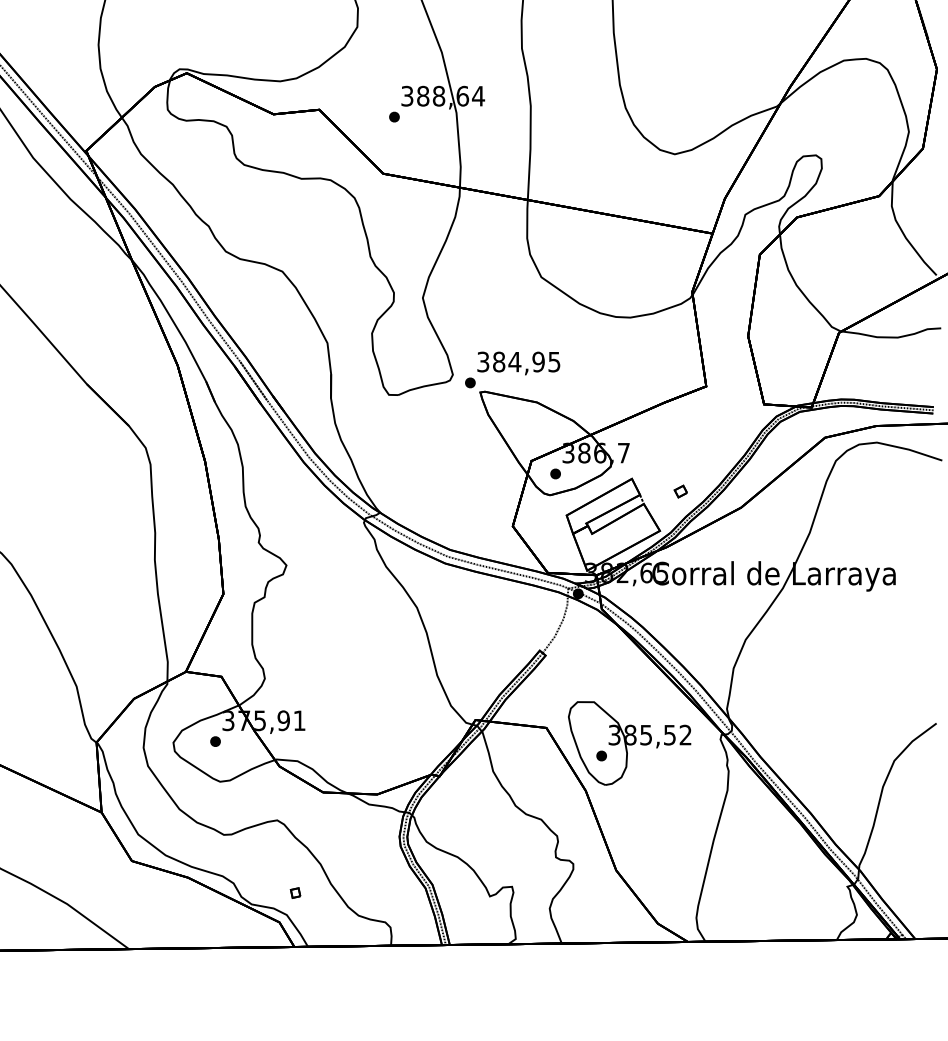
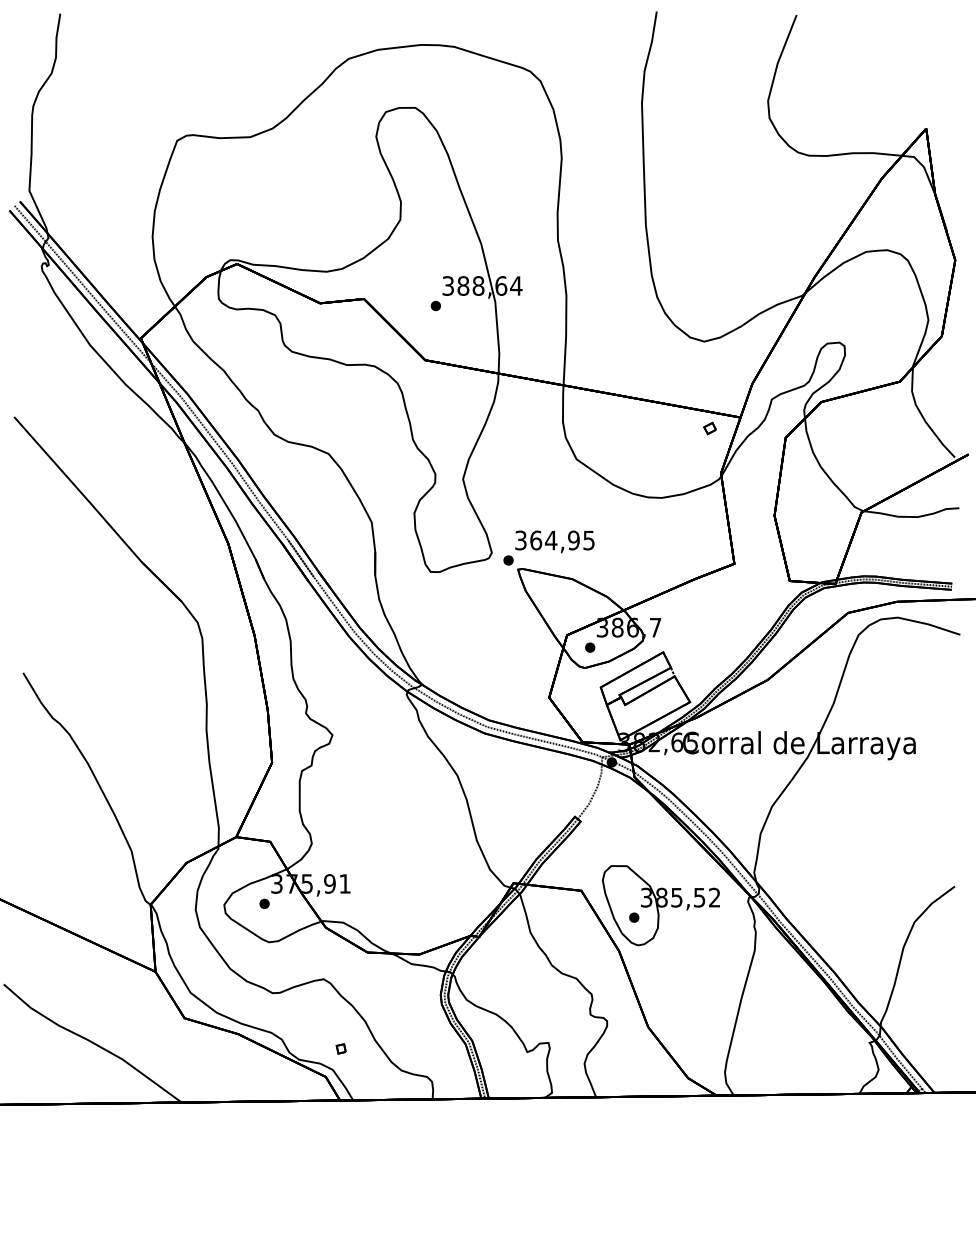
text: (499, 362) -> (536, 540), 384,95 -> 364,95
part: (680, 491) -> (709, 428), moved

